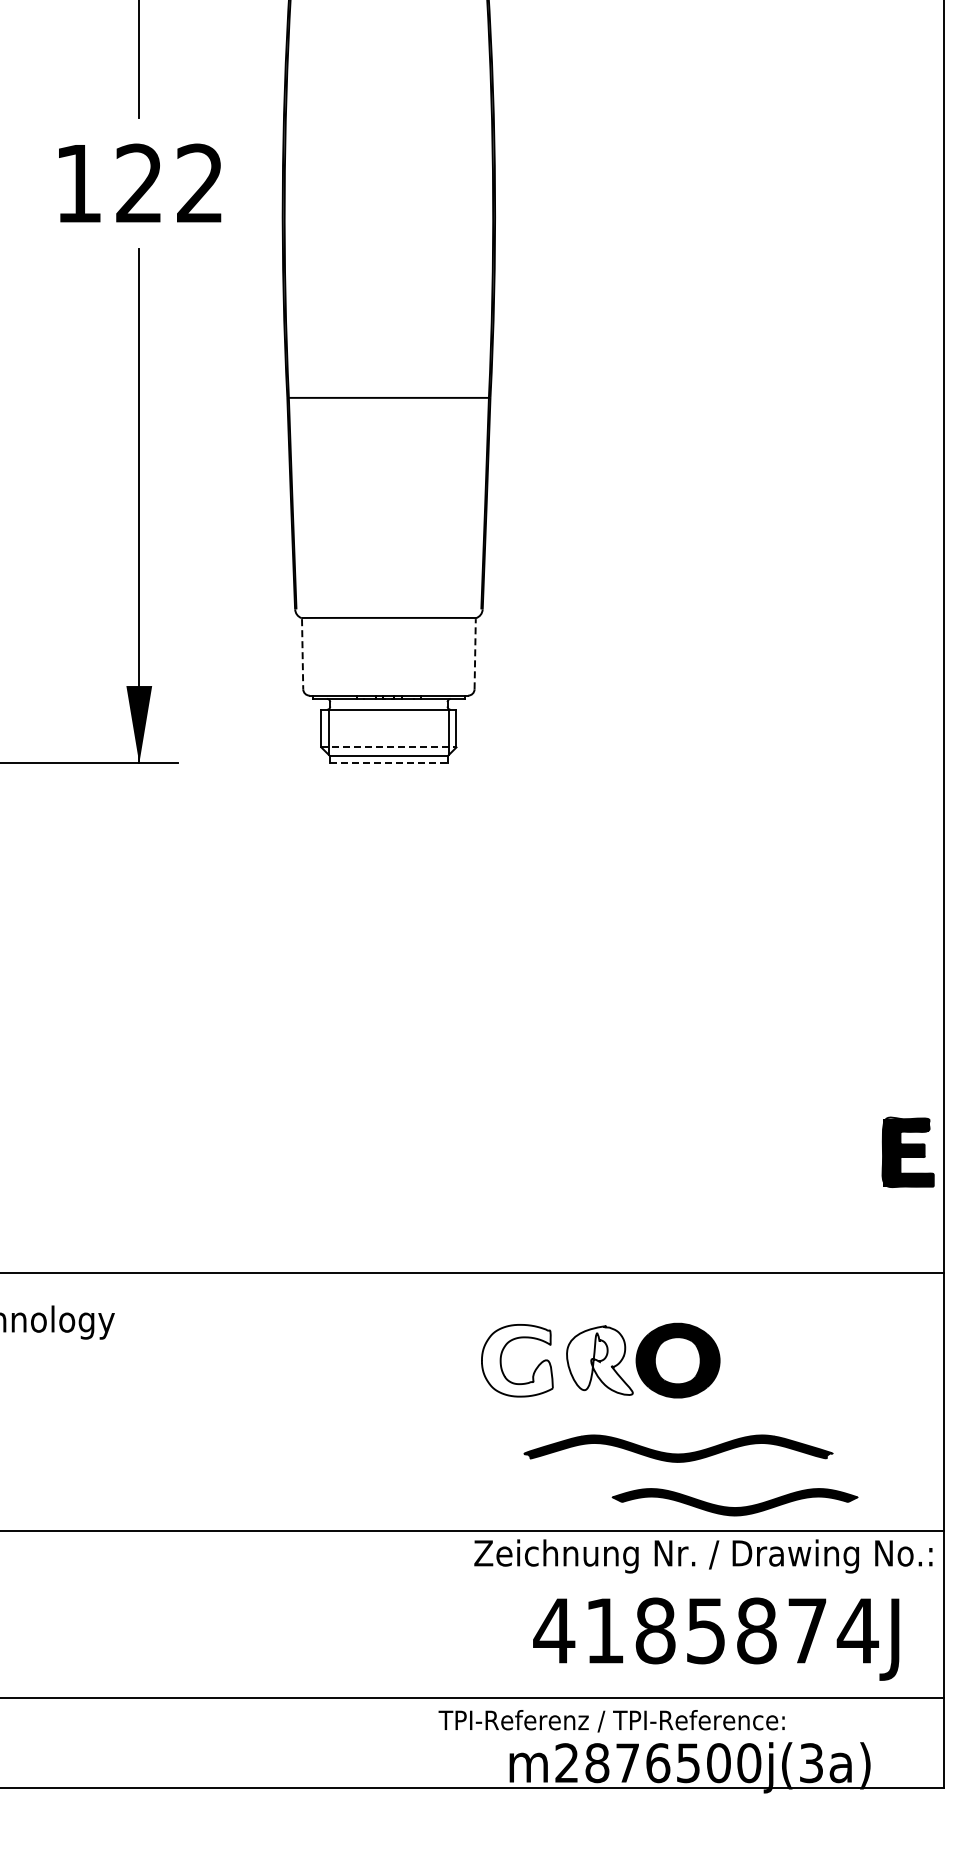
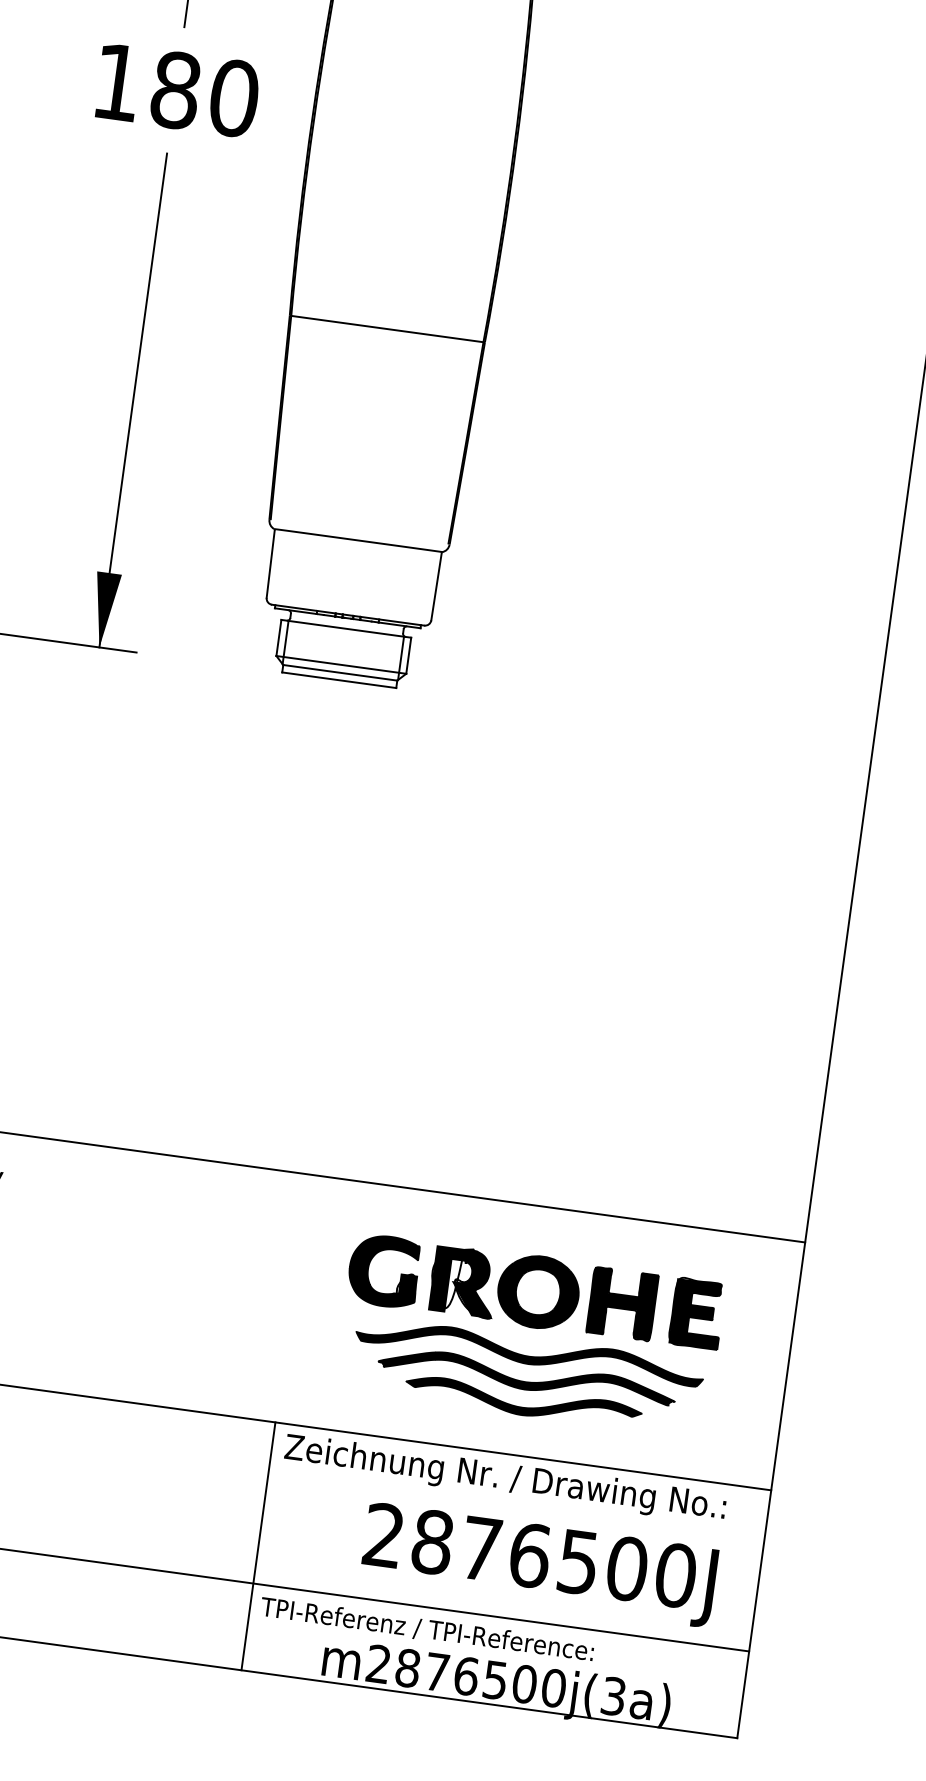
text: (169, 183) -> (204, 94), 122 -> 180
line: (475, 653) -> (436, 586), dashed -> solid
line: (302, 654) -> (270, 564), dashed -> solid
line: (388, 747) -> (340, 664), dashed -> solid
line: (389, 763) -> (339, 680), dashed -> solid
part: (907, 1151) -> (696, 1312), moved
fill: (516, 1360) -> (383, 1270), added
fill: (601, 1360) -> (464, 1281), added
part: (765, 1360) -> (622, 1303), added
part: (677, 1422) -> (529, 1351), added
part: (734, 1502) -> (522, 1402), moved
text: (703, 1556) -> (505, 1479), moved
text: (706, 1630) -> (530, 1555), 4185874J -> 2876500J
line: (427, 1659) -> (258, 1546), added

